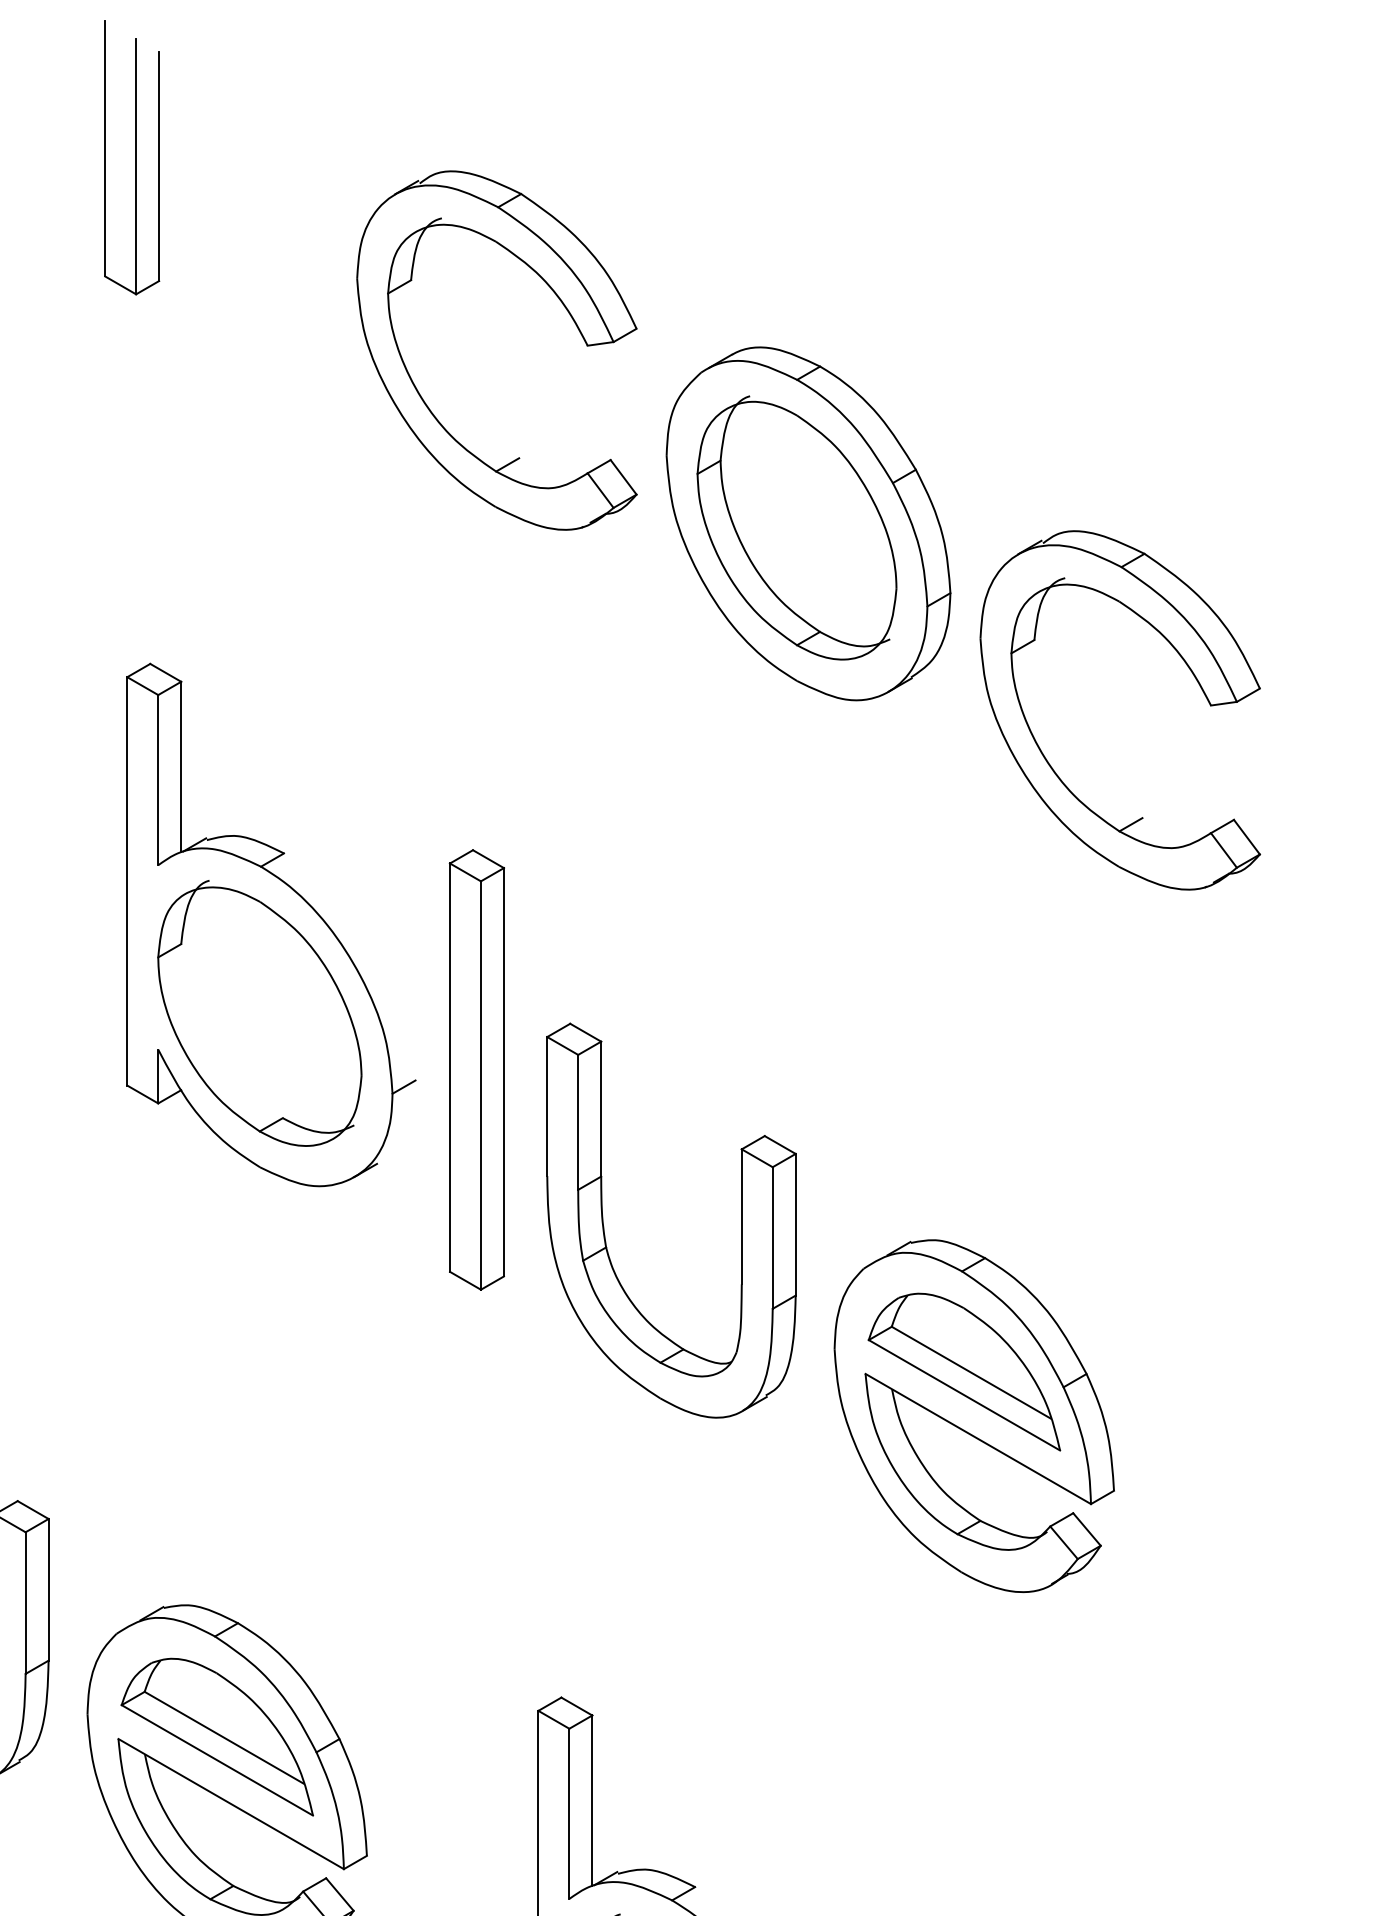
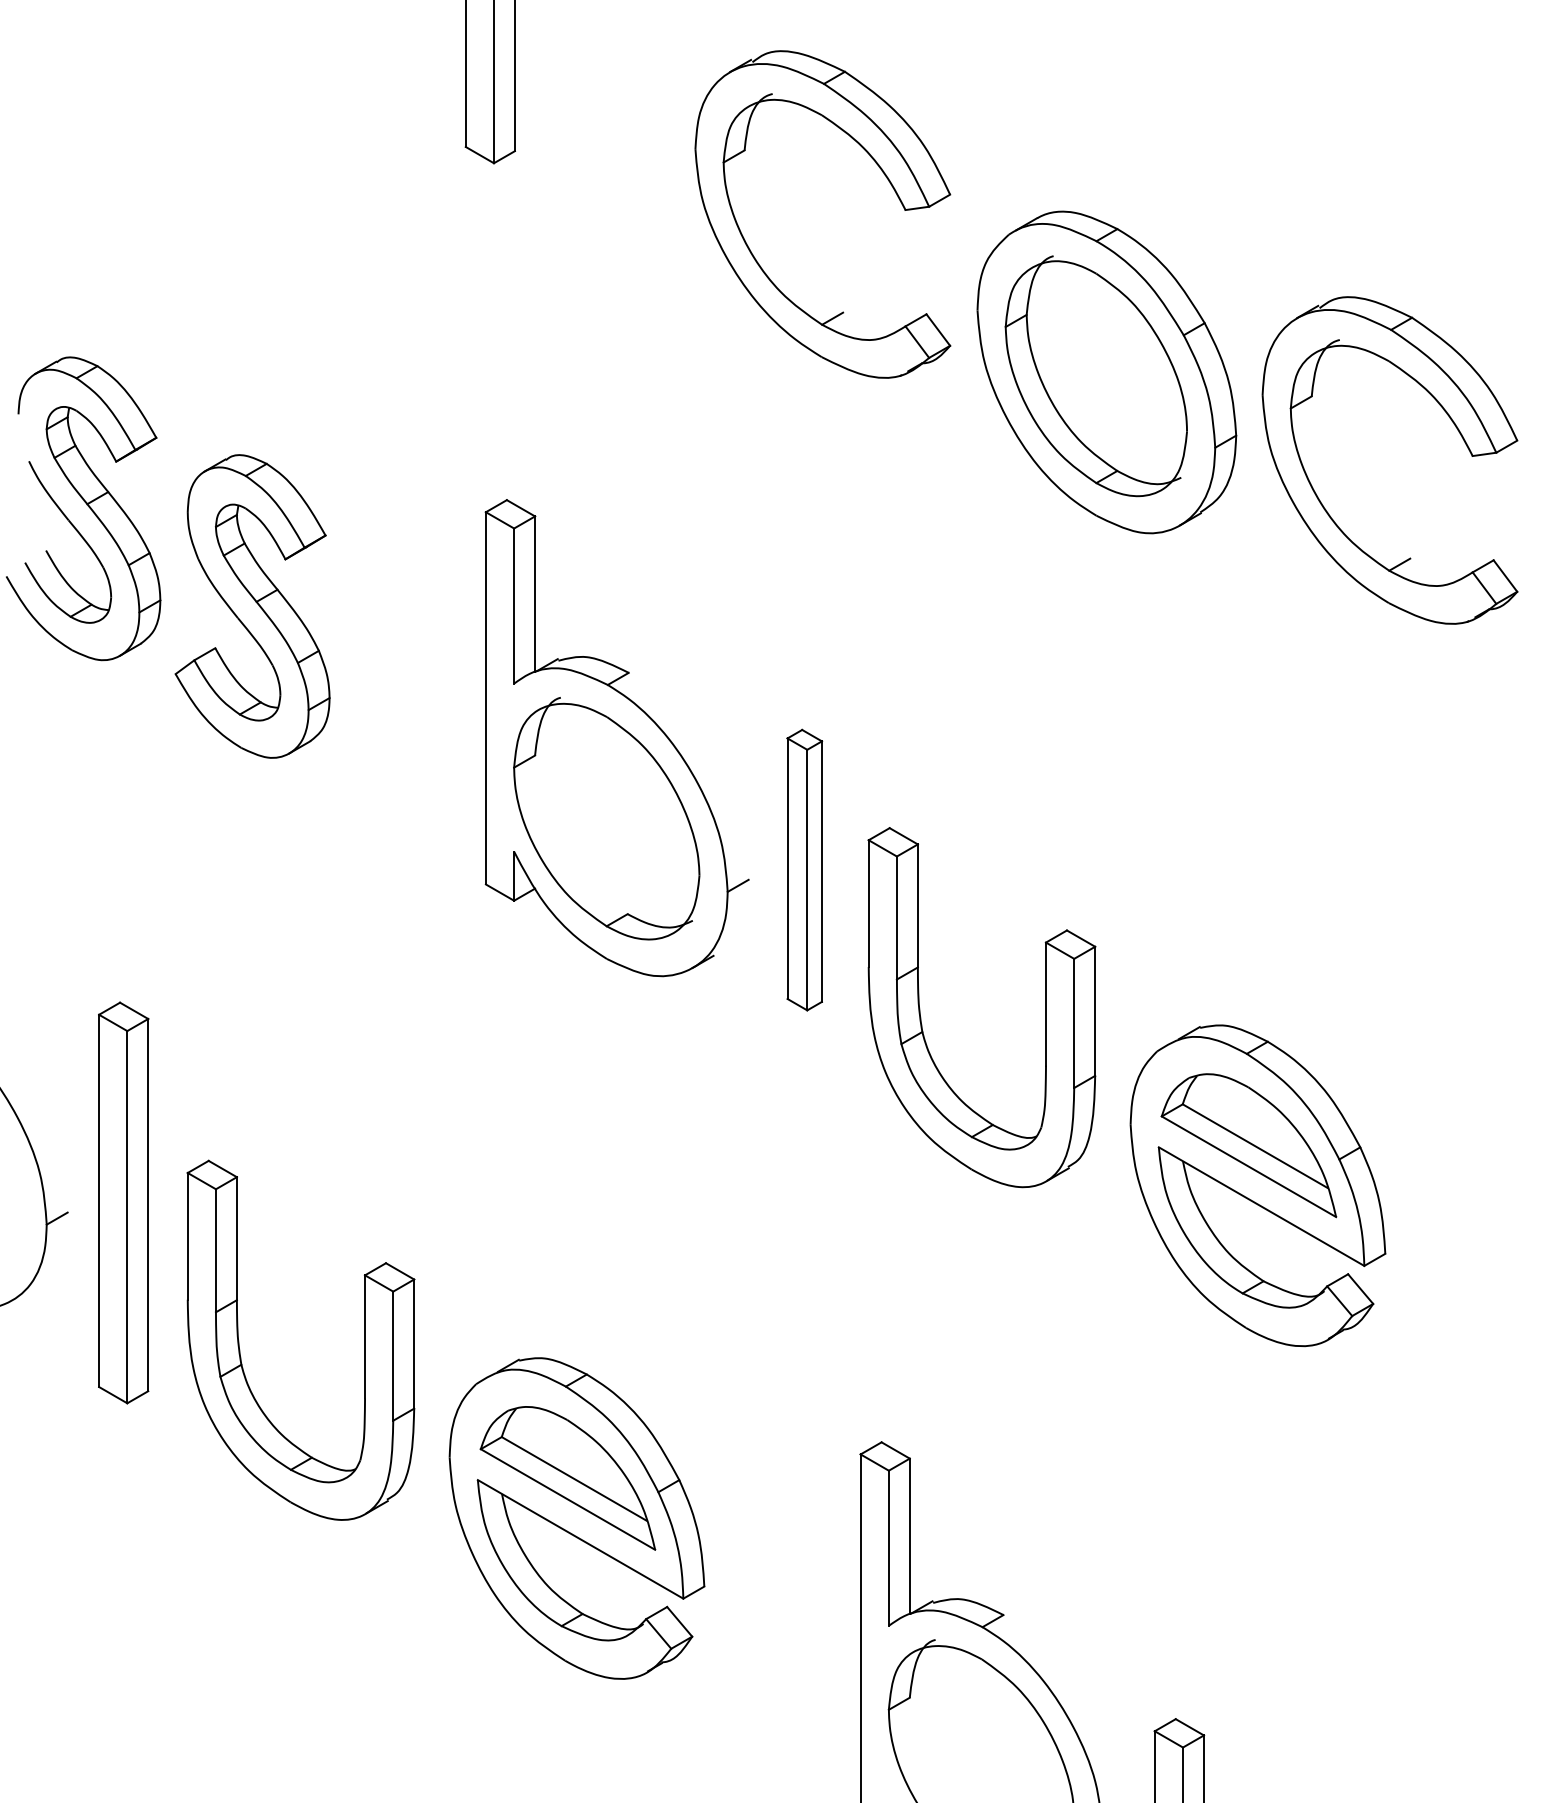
part: (1185, 664) -> (1449, 418), moved
part: (476, 1069) -> (804, 869), size x0.7

